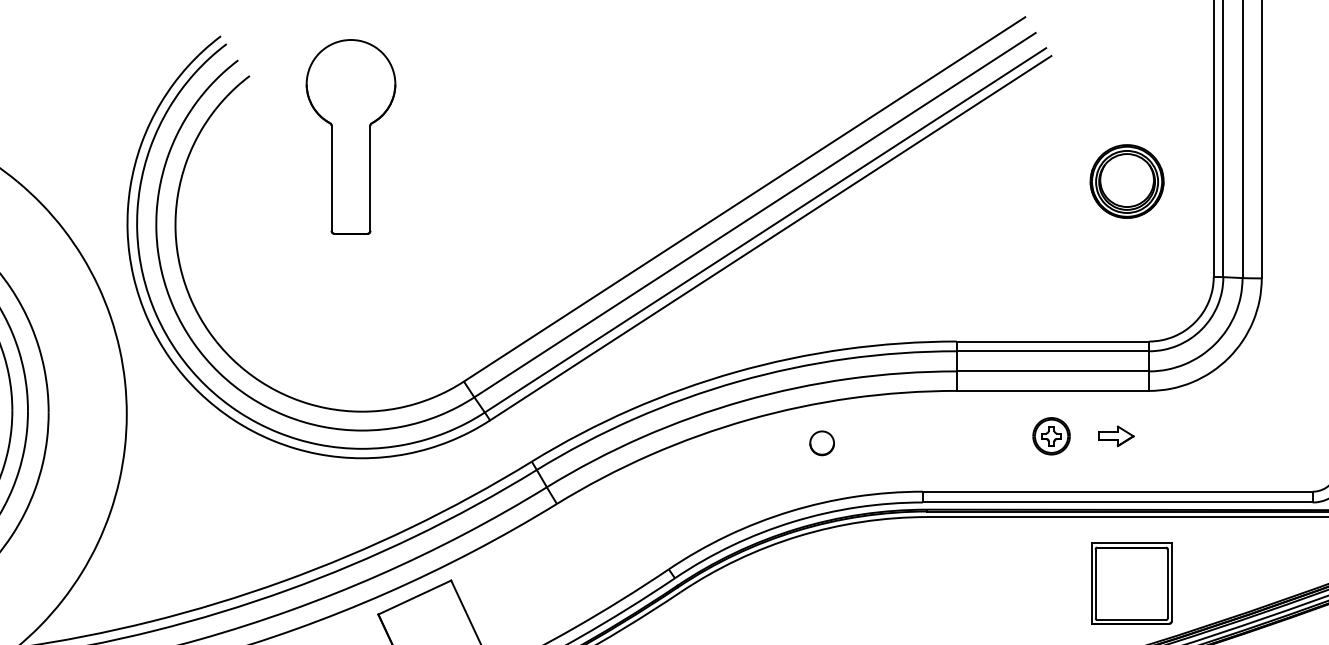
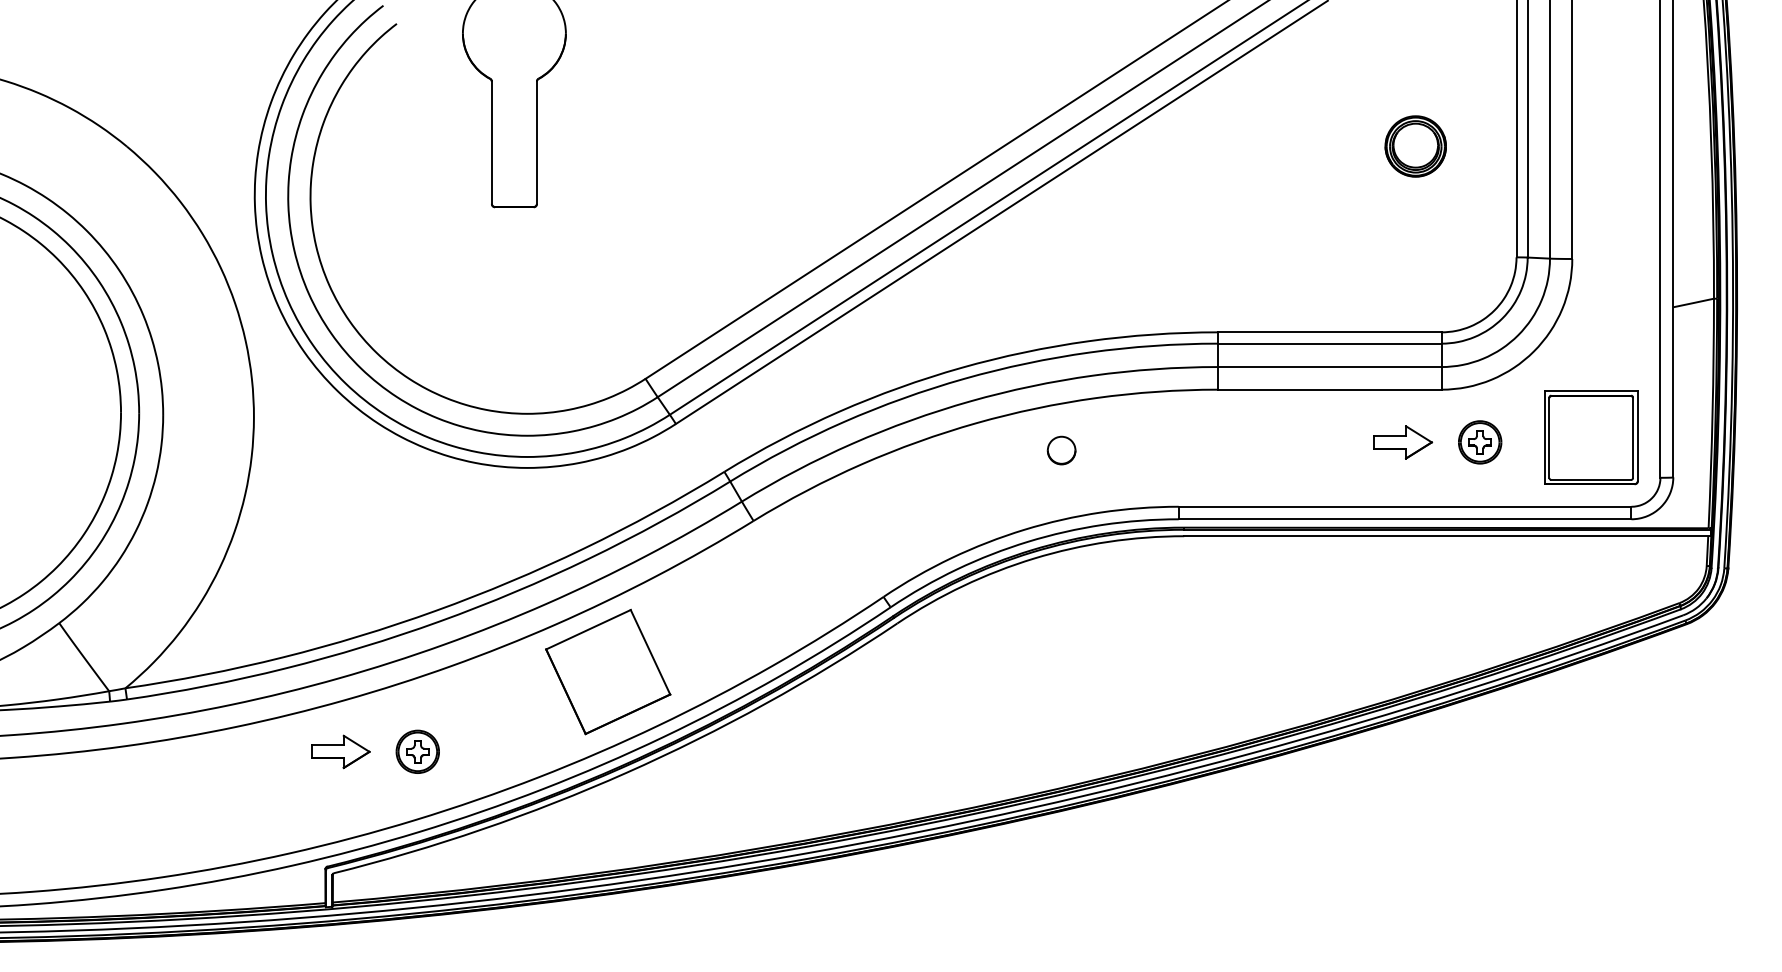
part: (1126, 181) -> (1415, 146), size x0.71
part: (1051, 436) -> (1480, 442), moved
part: (1116, 436) -> (1403, 442), size x1.43
part: (1131, 583) -> (1591, 437), moved

